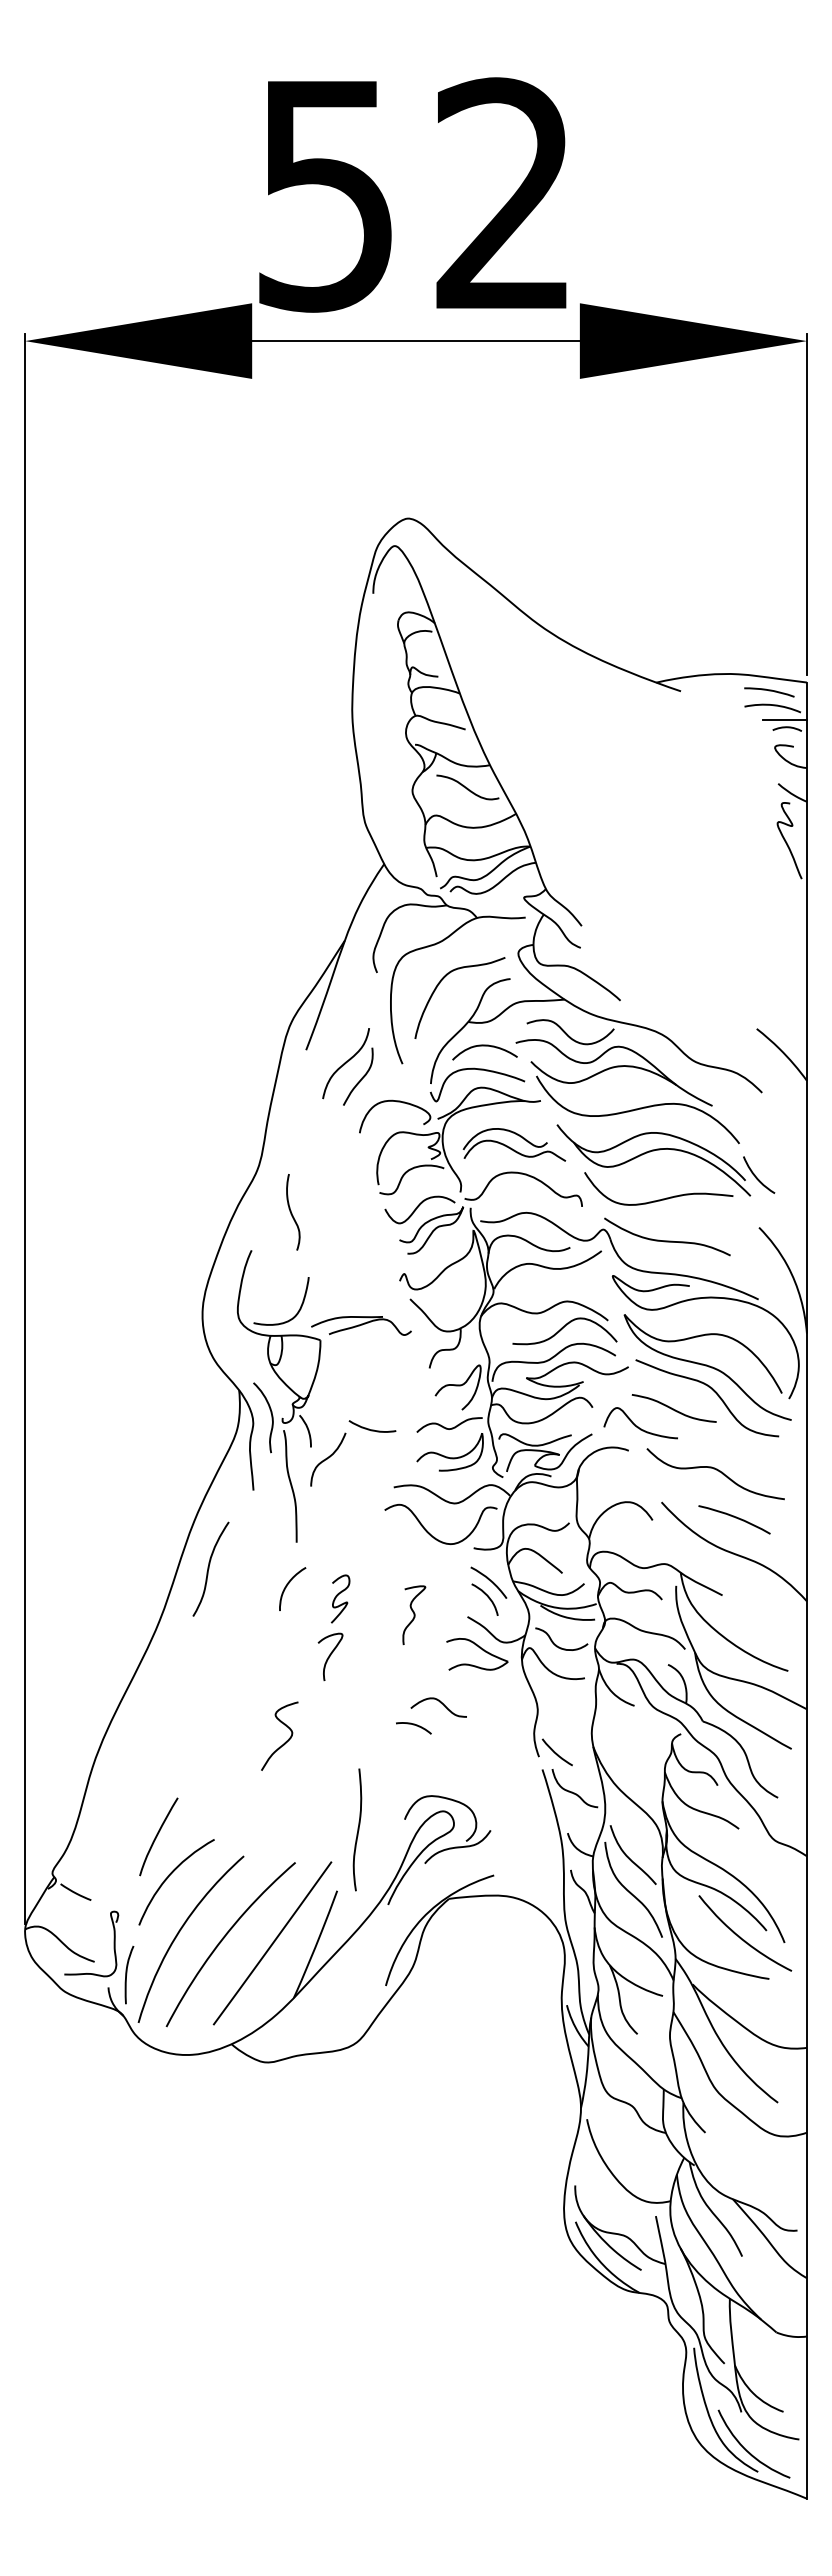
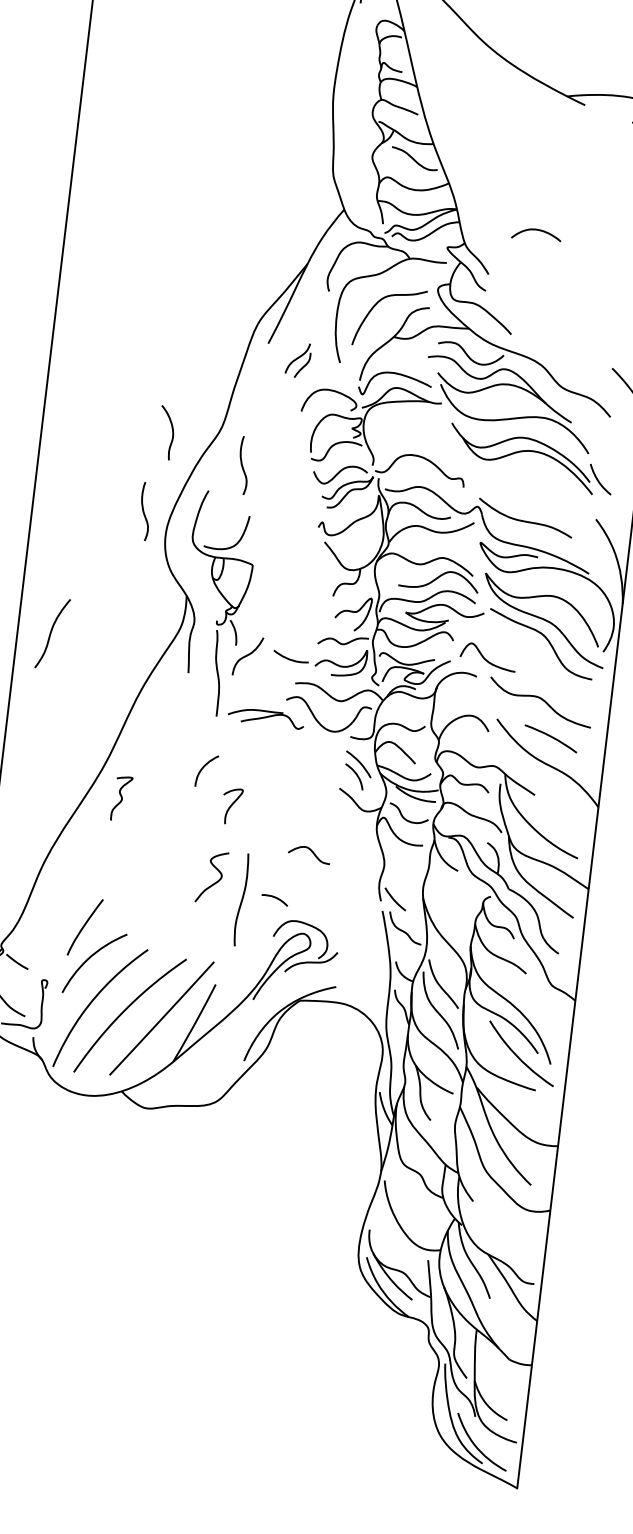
curve: (484, 1046) -> (536, 230), moved
part: (347, 1066) -> (298, 359), size x0.6
part: (514, 1144) -> (417, 434), removed
curve: (662, 1198) -> (525, 488), removed
curve: (171, 1288) -> (144, 512), added
part: (361, 1325) -> (266, 717), moved
curve: (673, 1408) -> (514, 648), removed
curve: (271, 1417) -> (172, 433), moved
curve: (372, 1429) -> (290, 659), moved
curve: (209, 1568) -> (51, 632), moved
curve: (287, 1586) -> (203, 768), moved
curve: (338, 1595) -> (243, 760), removed
curve: (414, 1615) -> (121, 799), moved
part: (479, 1648) -> (345, 813), removed
curve: (413, 1725) -> (274, 898), moved
curve: (285, 1741) -> (215, 881), moved
curve: (357, 1829) -> (241, 899), moved
curve: (127, 1974) -> (49, 1029), removed

